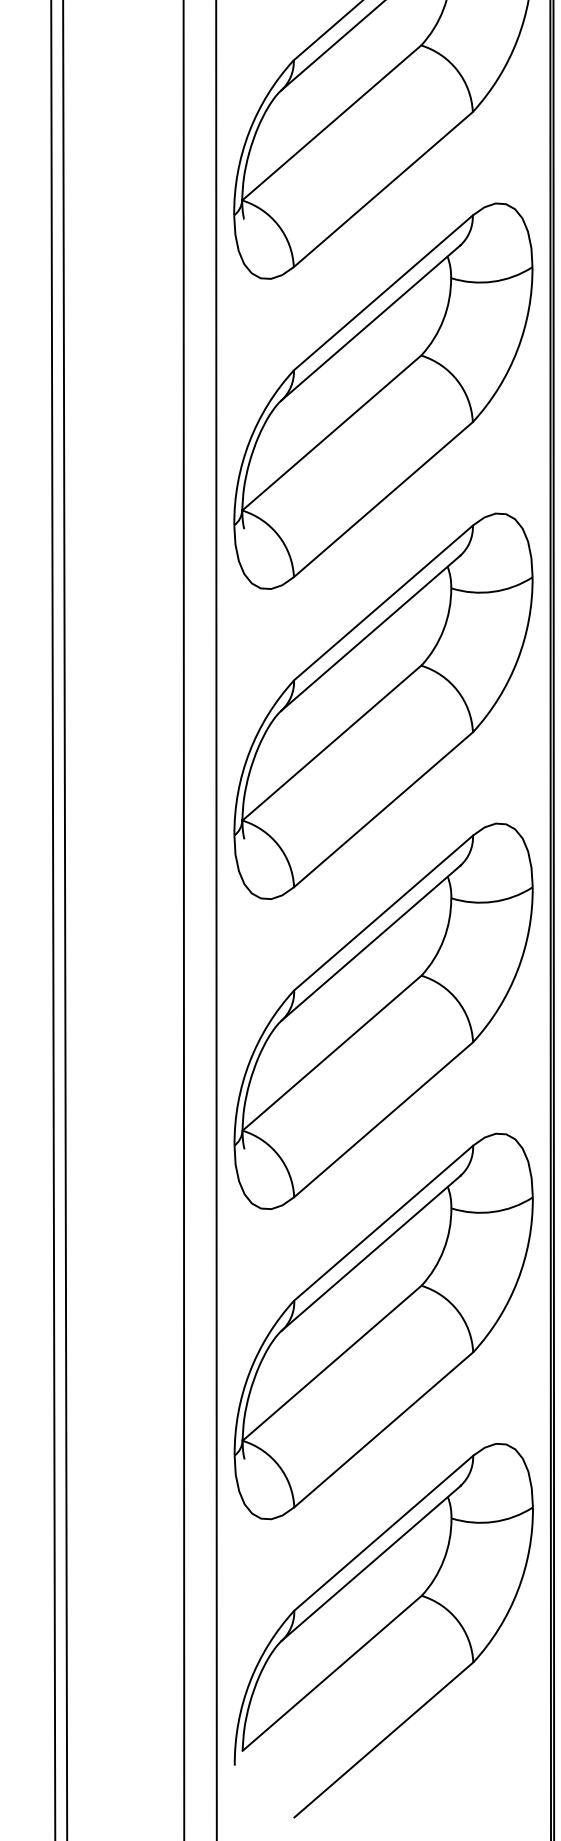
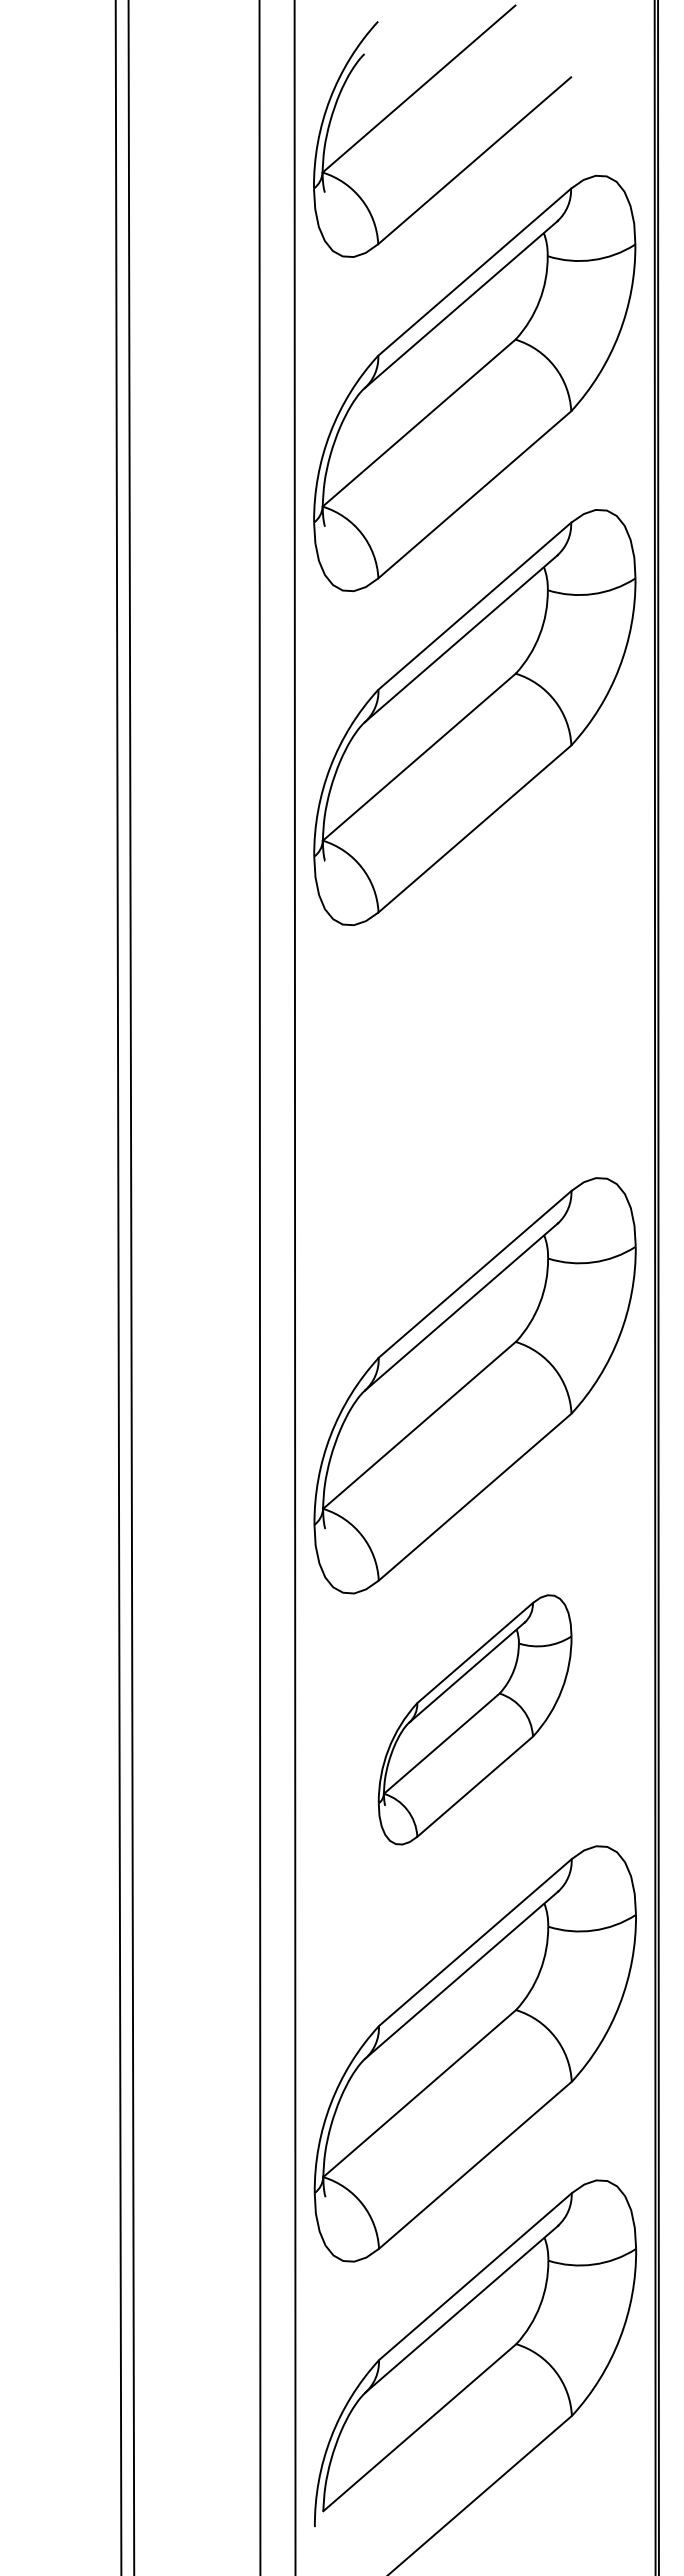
part: (382, 396) -> (474, 1051), removed
part: (382, 1016) -> (474, 1719), size x0.6

